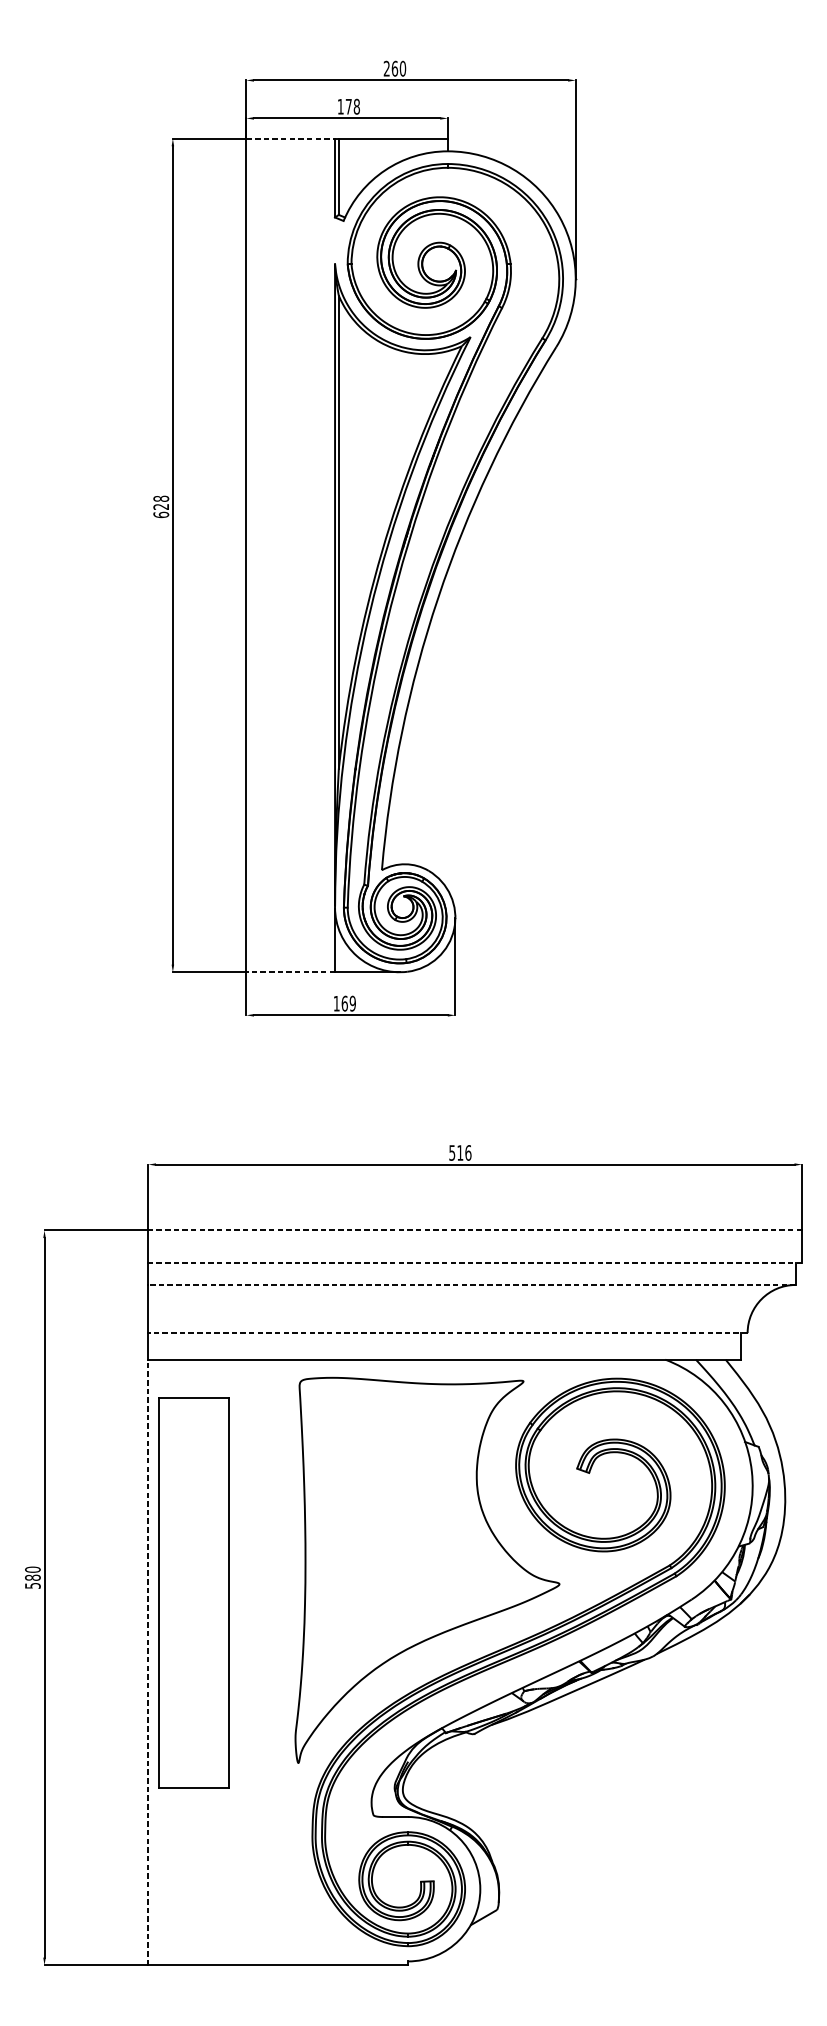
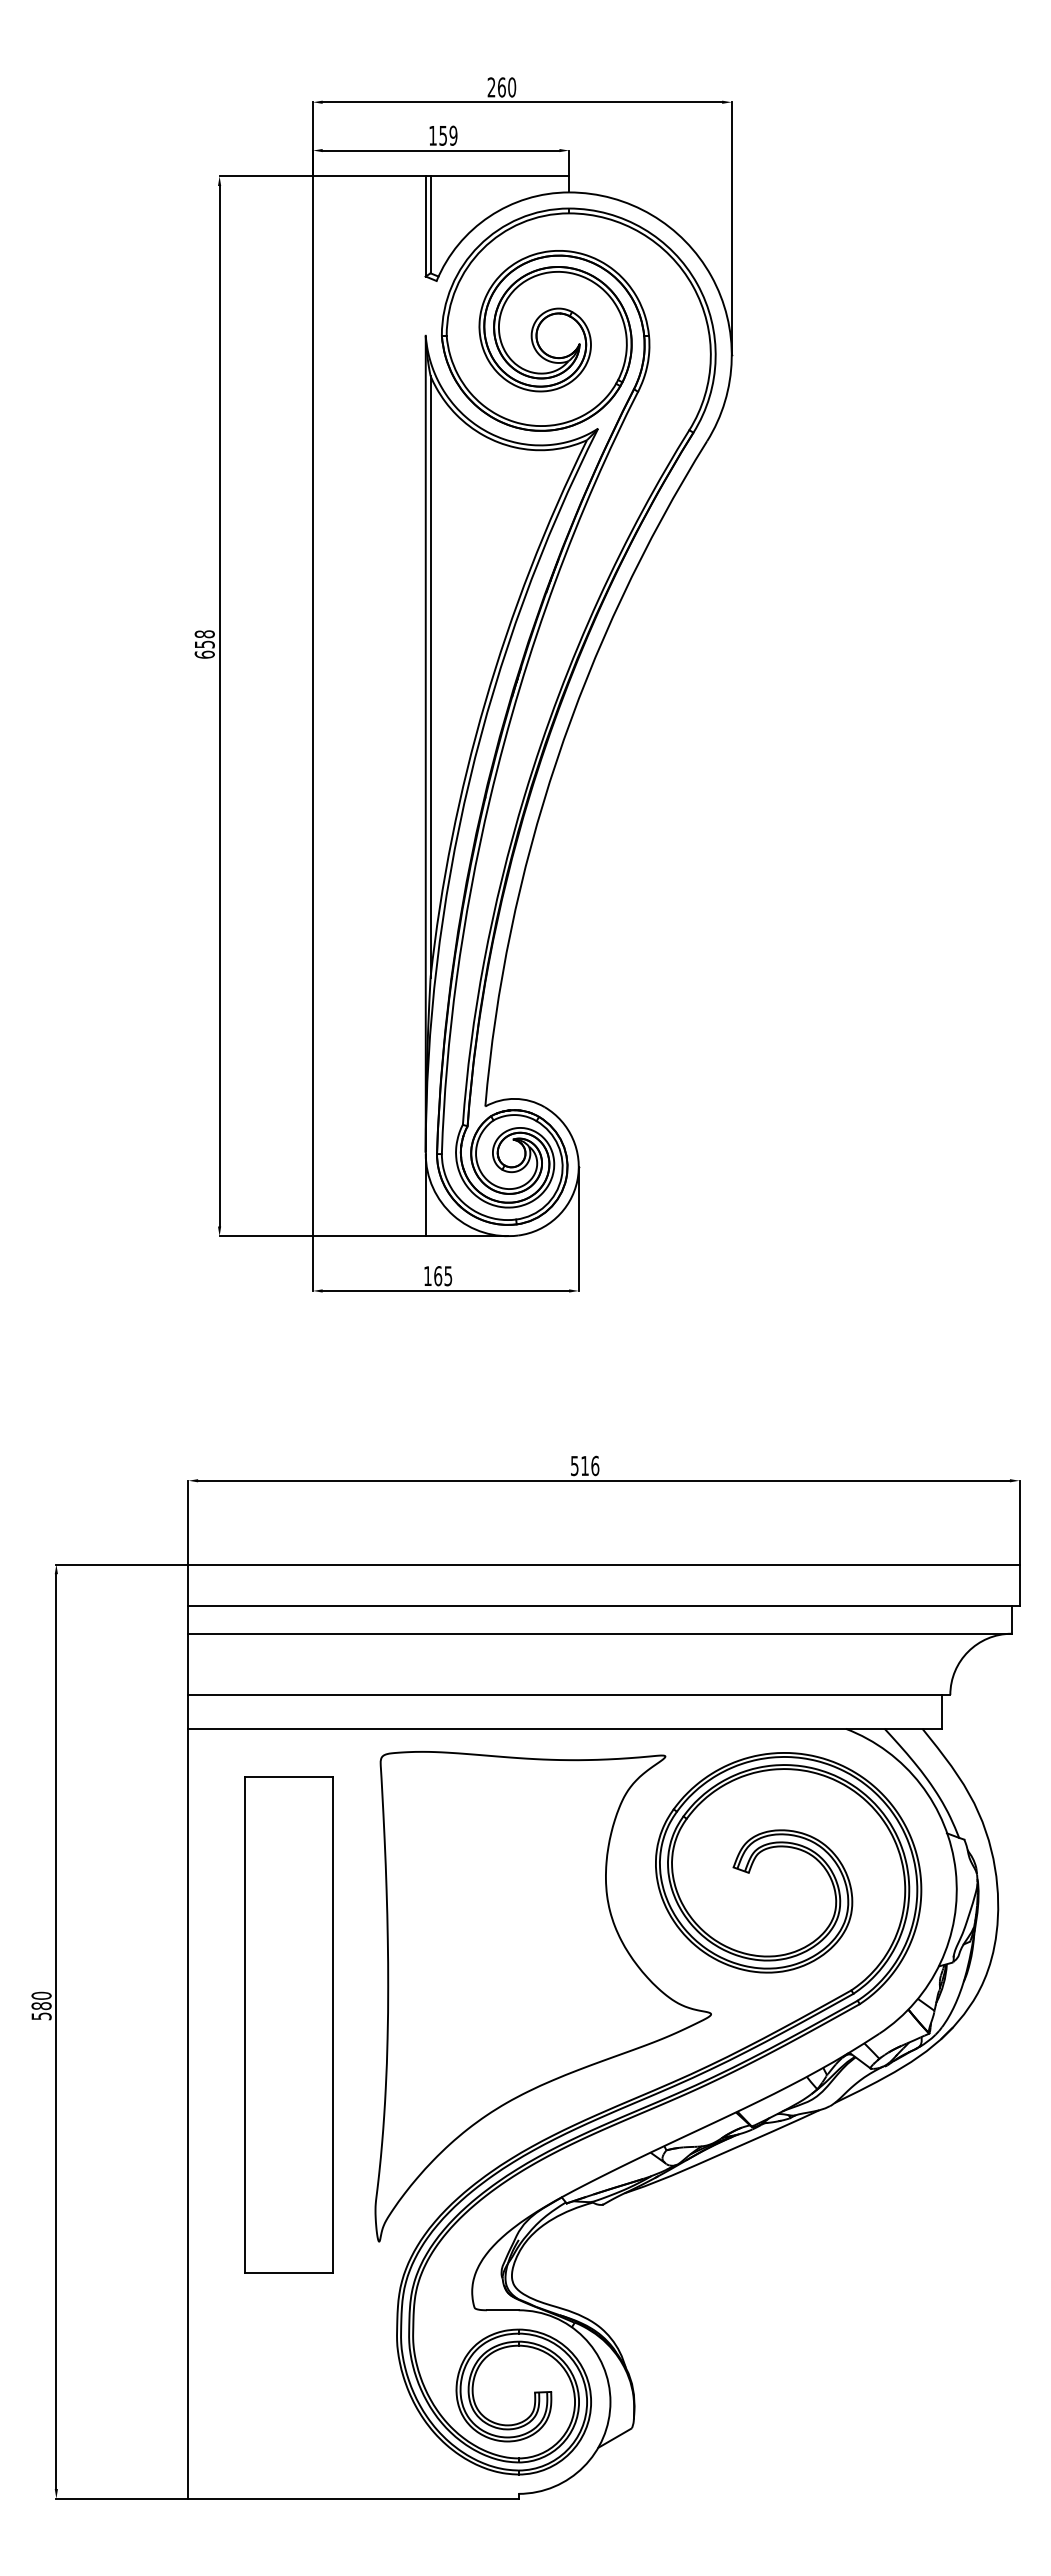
text: (352, 106) -> (448, 135), 178 -> 159
line: (290, 138) -> (369, 176), dashed -> solid
text: (161, 506) -> (204, 644), 628 -> 658
line: (290, 972) -> (368, 1236), dashed -> solid
text: (352, 1003) -> (448, 1275), 169 -> 165
line: (475, 1230) -> (604, 1564), dashed -> solid
line: (475, 1263) -> (604, 1606), dashed -> solid
line: (471, 1284) -> (599, 1633), dashed -> solid
line: (448, 1332) -> (569, 1694), dashed -> solid
part: (193, 1592) -> (288, 2024), moved
line: (148, 1662) -> (188, 2113), dashed -> solid

